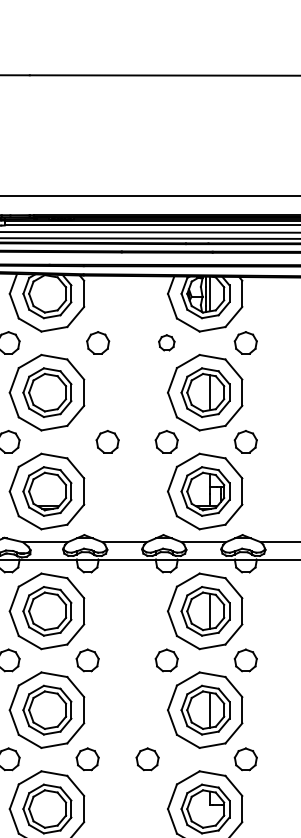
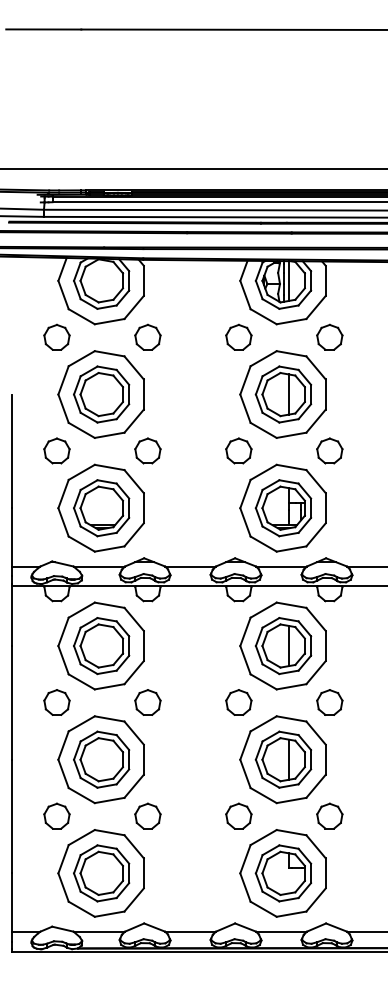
part: (97, 342) -> (147, 336), moved
part: (166, 342) -> (238, 336), size x1.43
part: (107, 441) -> (147, 450), moved
part: (147, 758) -> (238, 815), moved

